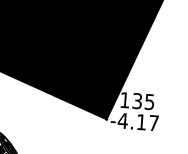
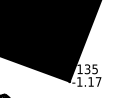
text: (122, 120) -> (79, 81), -4.17 -> -1.17

